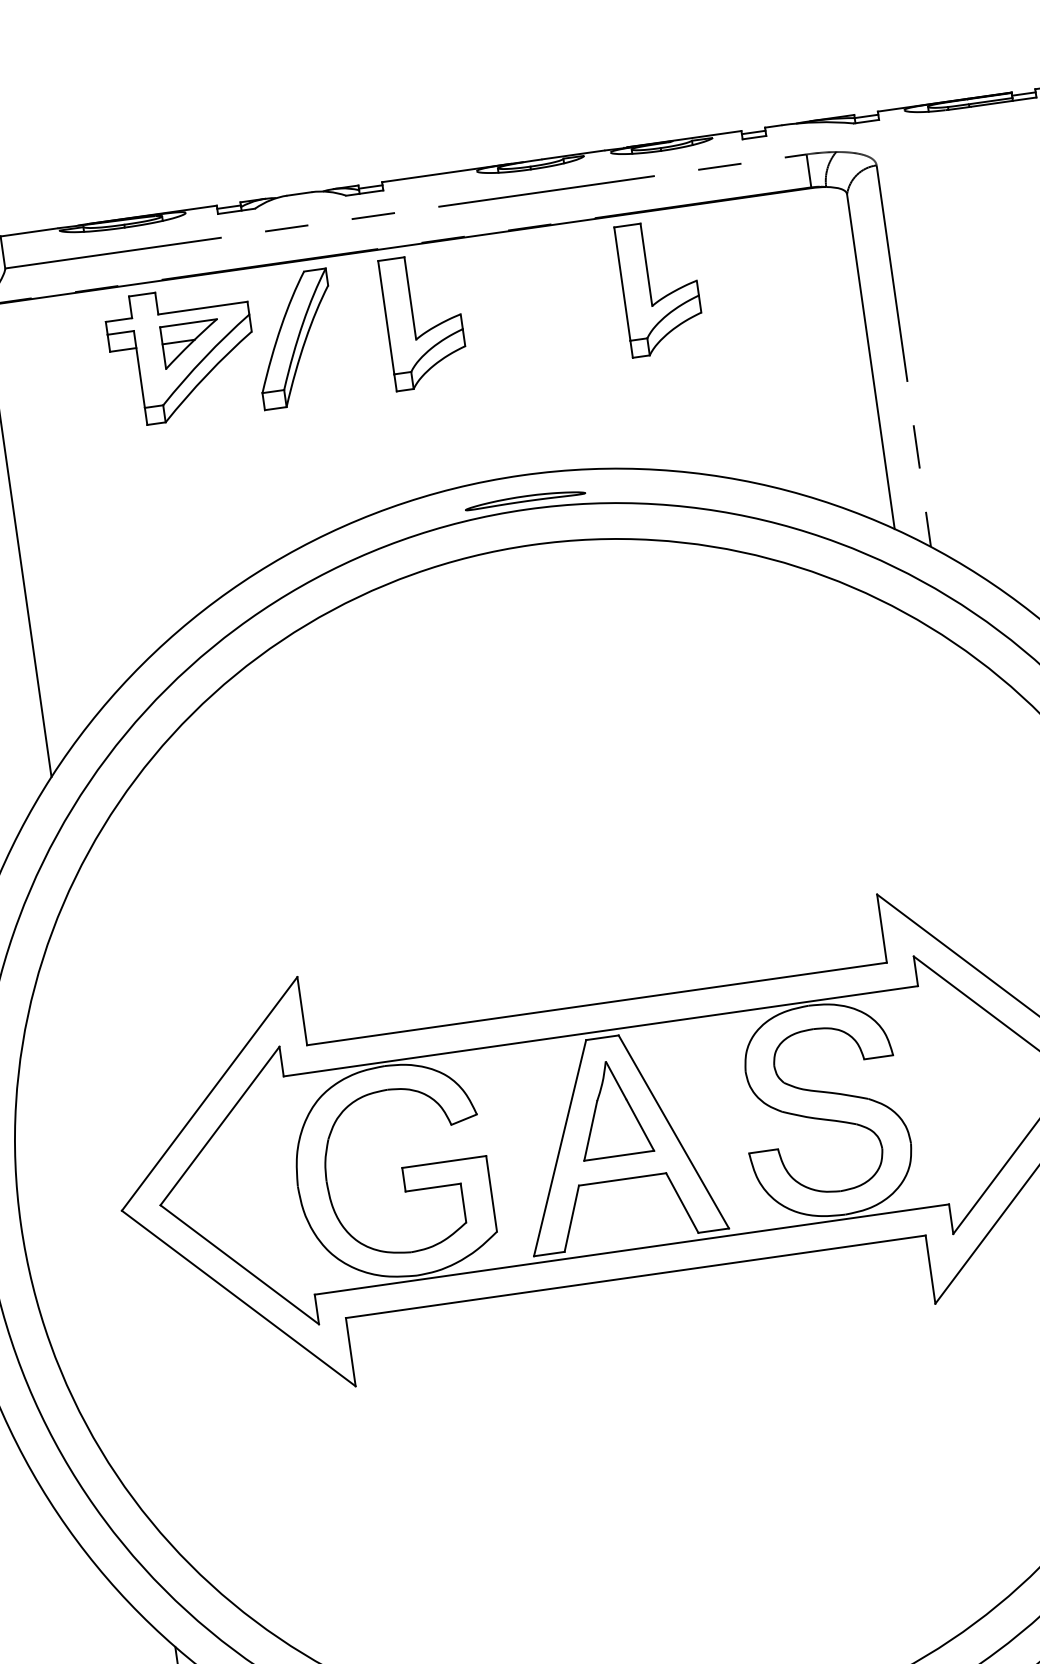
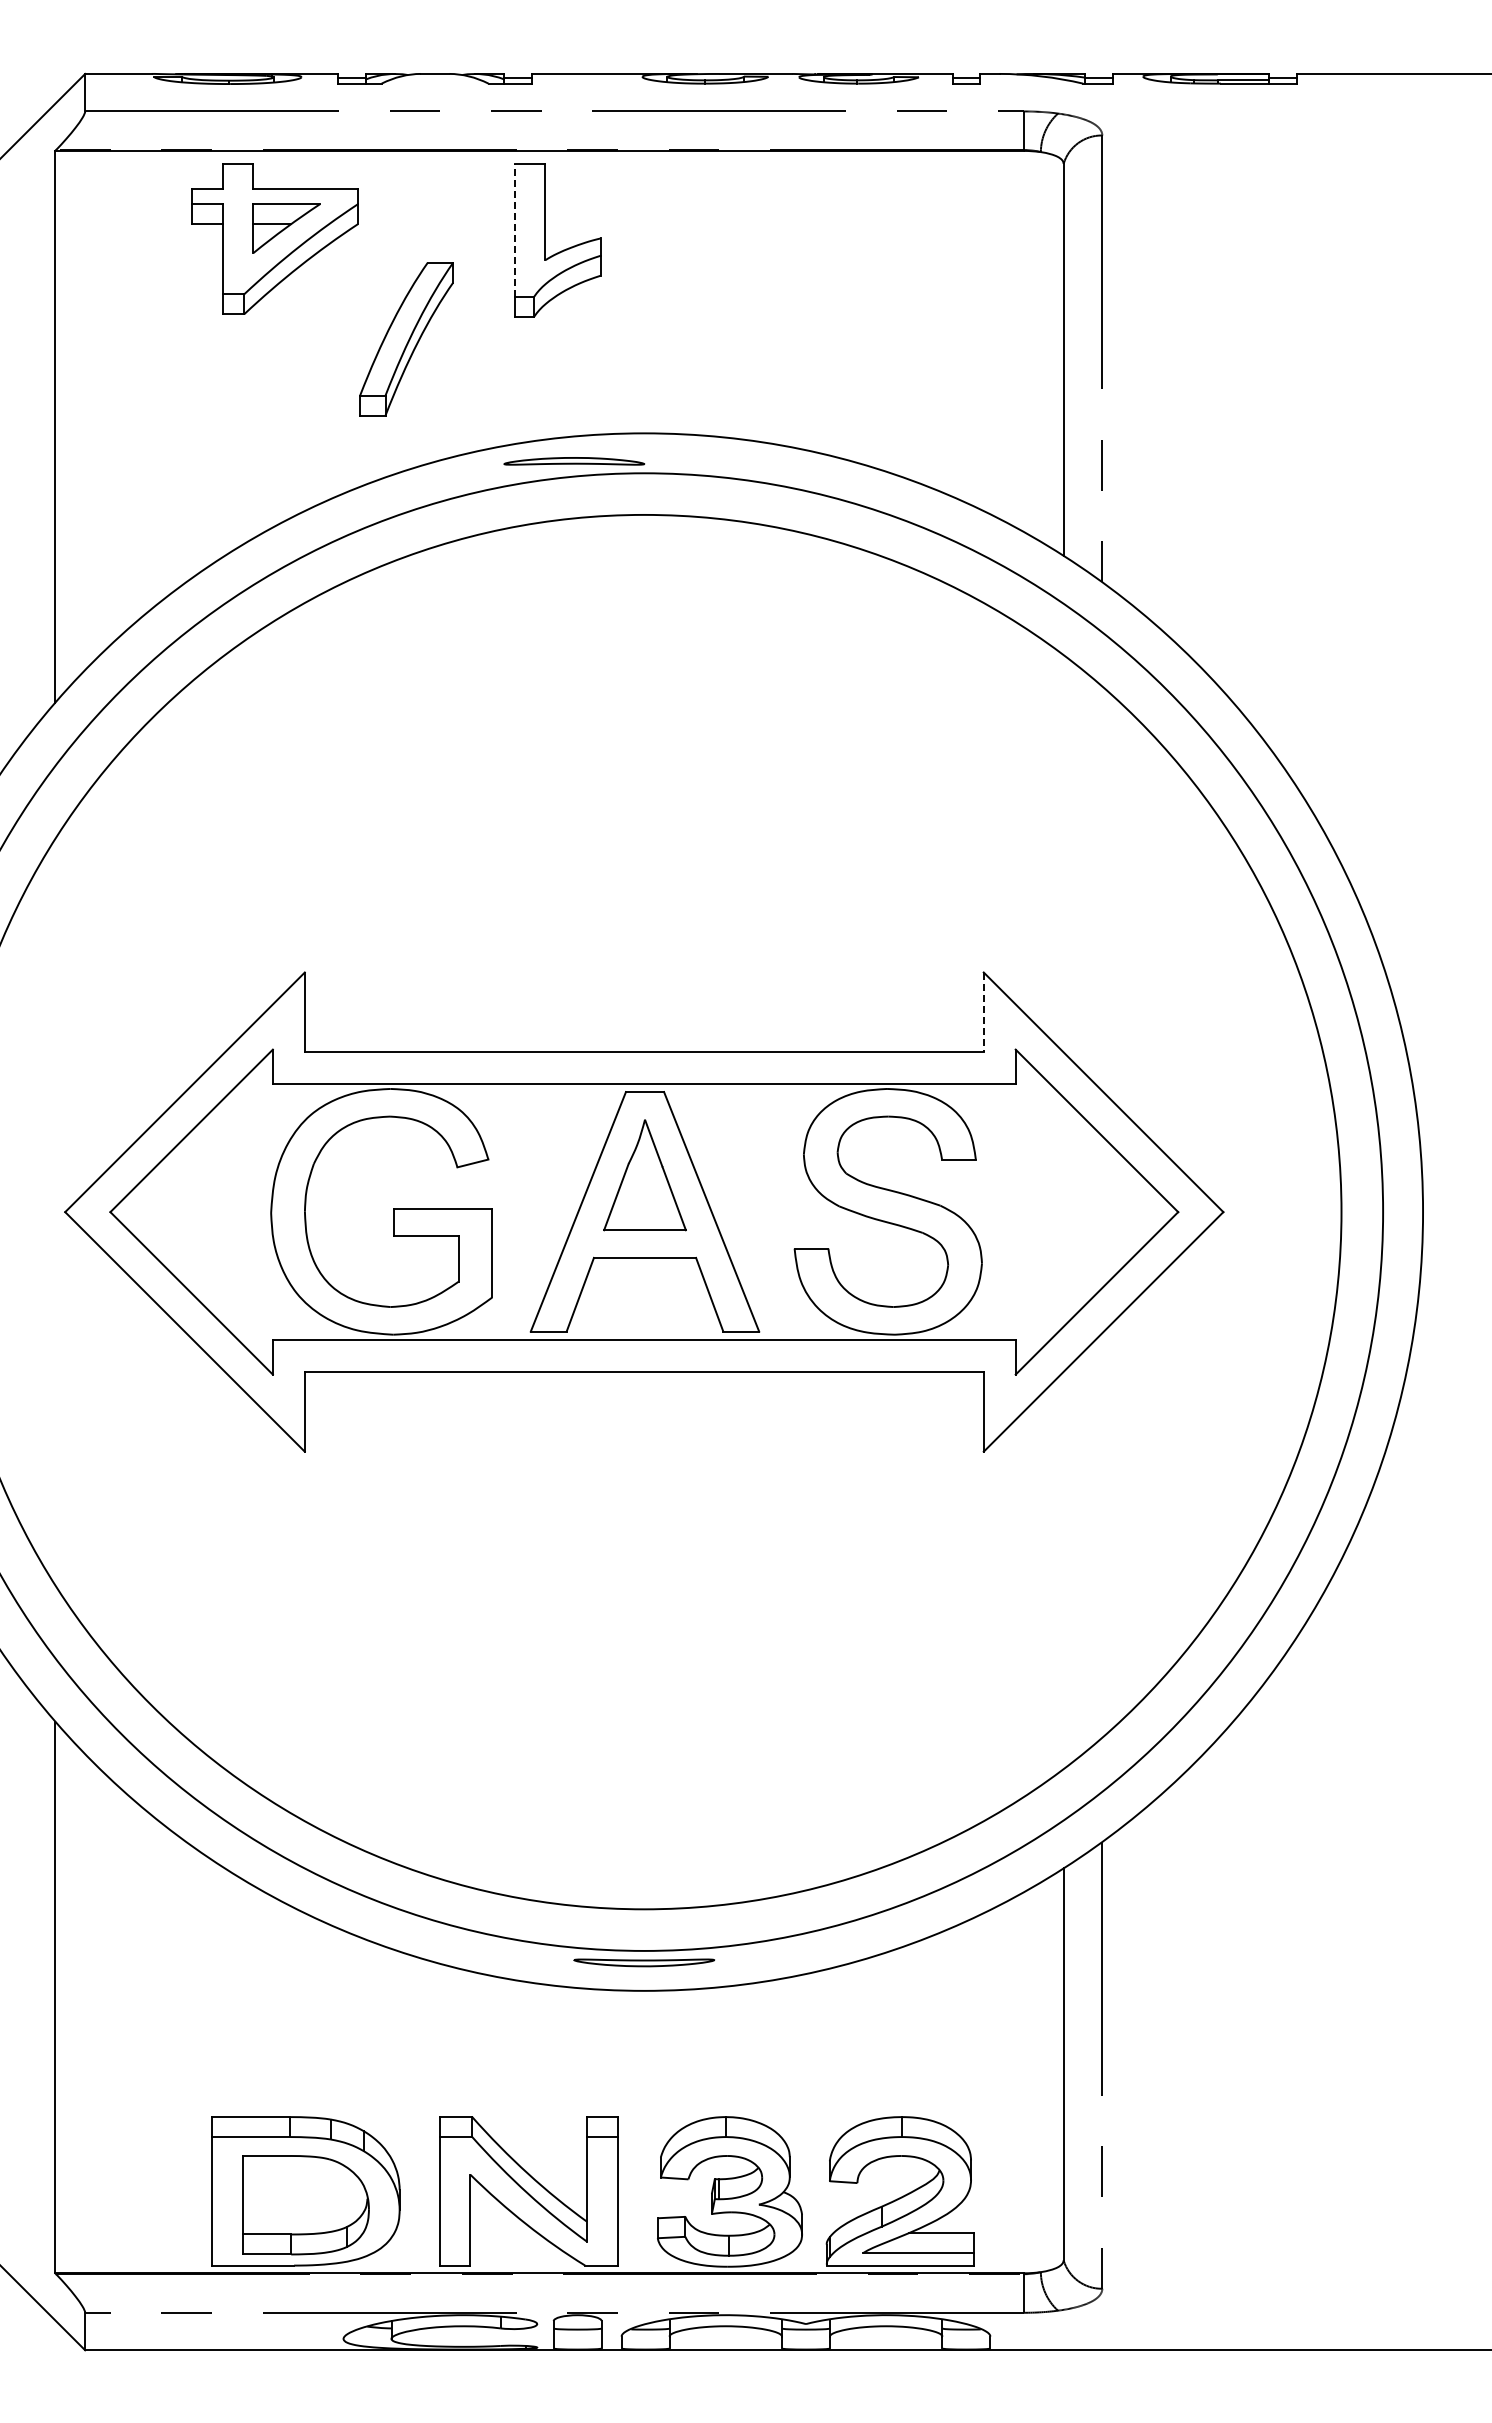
part: (664, 295) -> (837, 250), removed
line: (386, 317) -> (514, 229), solid -> dashed
part: (295, 339) -> (406, 339), moved
part: (525, 499) -> (574, 461), moved
line: (881, 928) -> (983, 1012), solid -> dashed

